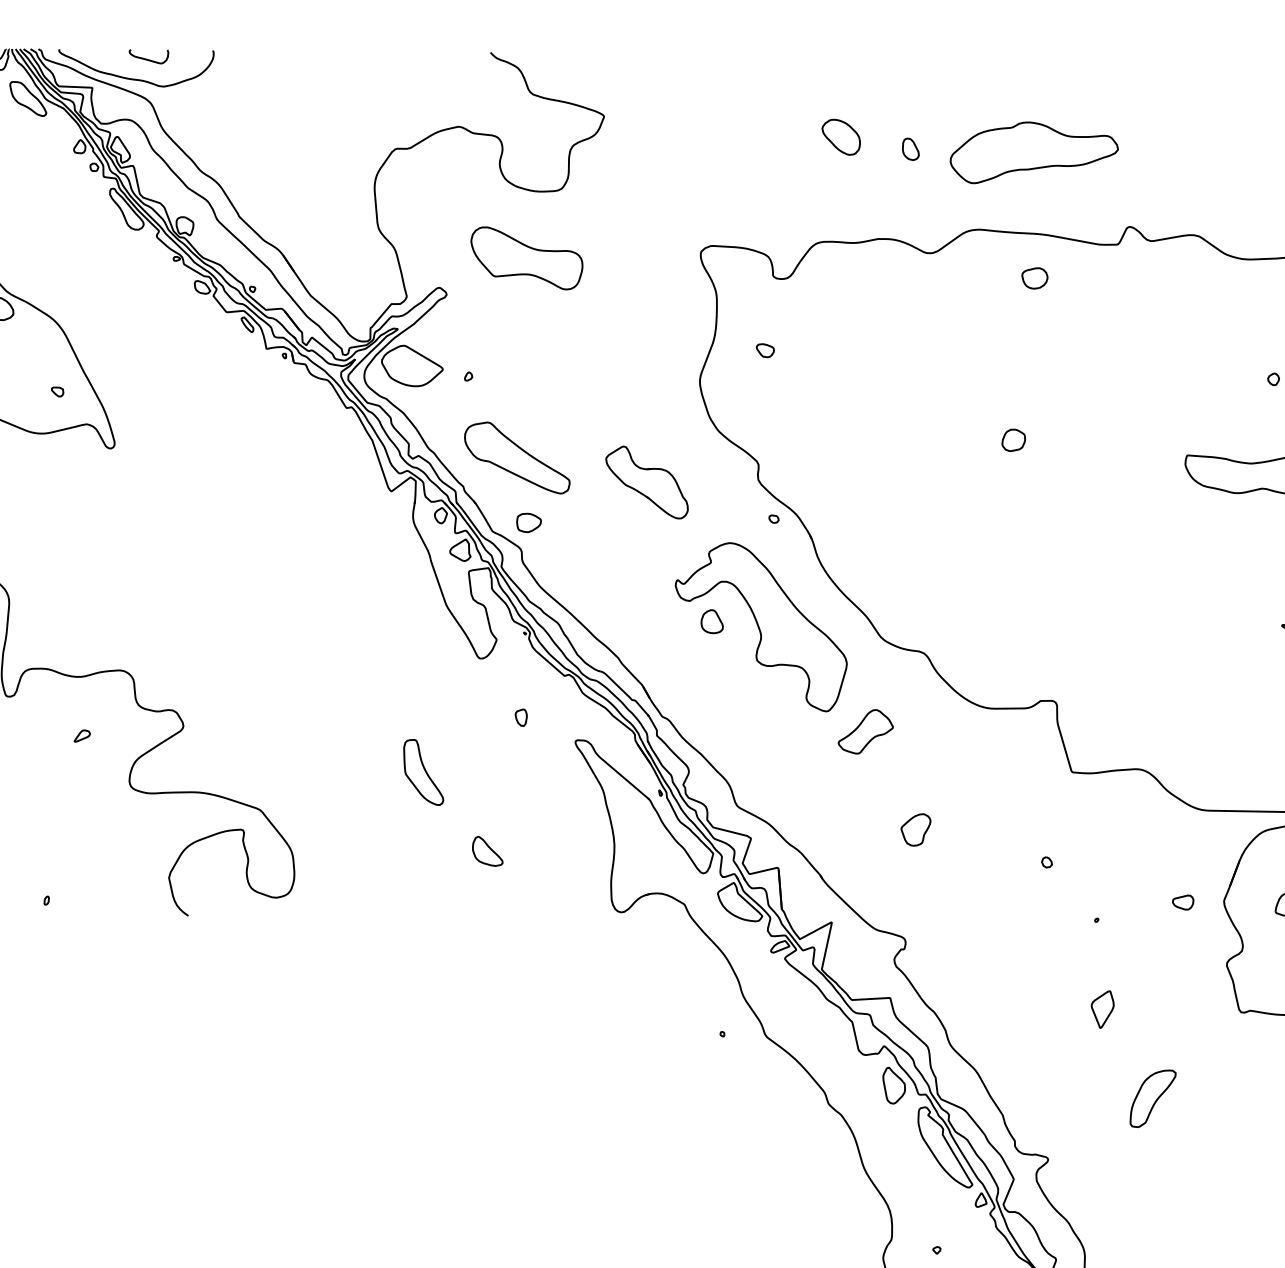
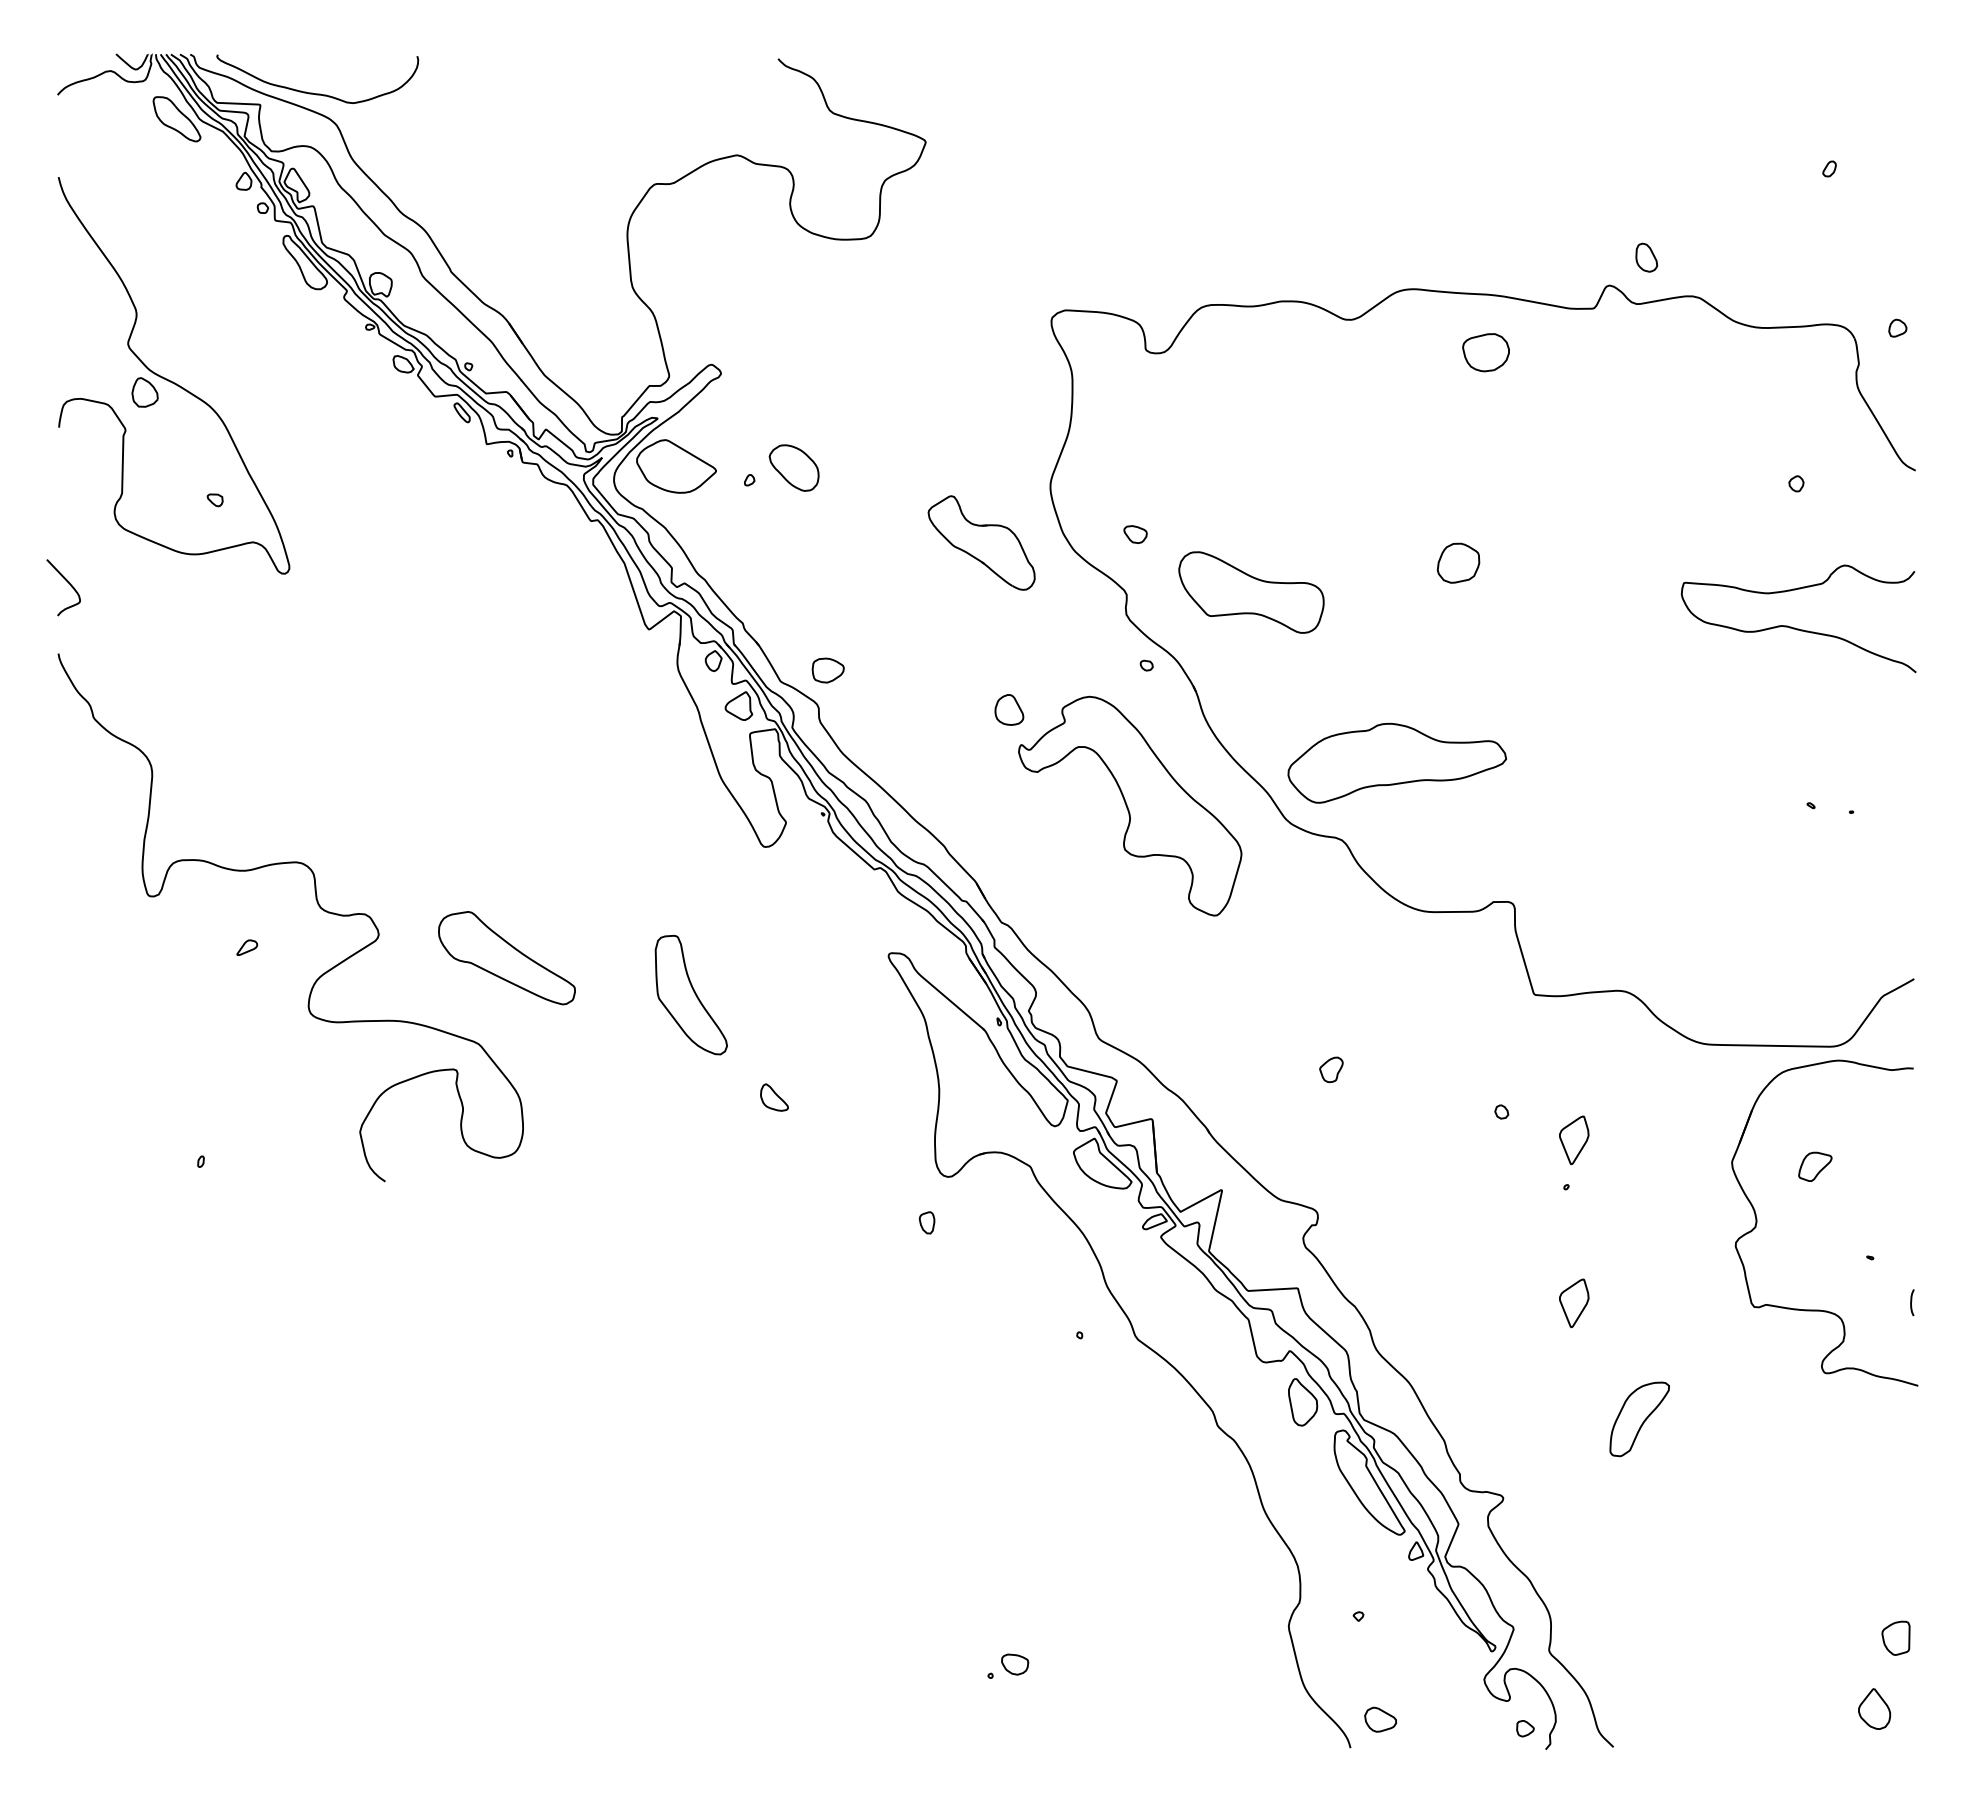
curve: (148, 59) -> (333, 67), removed
part: (840, 136) -> (793, 467), moved
part: (910, 149) -> (1646, 257), moved
part: (1034, 152) -> (1397, 762), moved
part: (526, 258) -> (1251, 592), moved
part: (1034, 278) -> (1485, 352), size x1.4
part: (765, 350) -> (1135, 534), moved
part: (1013, 439) -> (1458, 562), size x1.4
part: (516, 458) -> (506, 958), moved
part: (646, 482) -> (981, 542), moved
part: (712, 621) -> (1009, 709), moved
part: (520, 717) -> (926, 1222), moved
part: (866, 731) -> (1266, 941), removed
part: (423, 772) -> (690, 994), size x1.4
part: (916, 829) -> (1331, 1069), size x0.6
part: (487, 851) -> (774, 1097), size x0.7
part: (1102, 884) -> (1574, 1140), added
part: (1182, 902) -> (1678, 1164), removed

